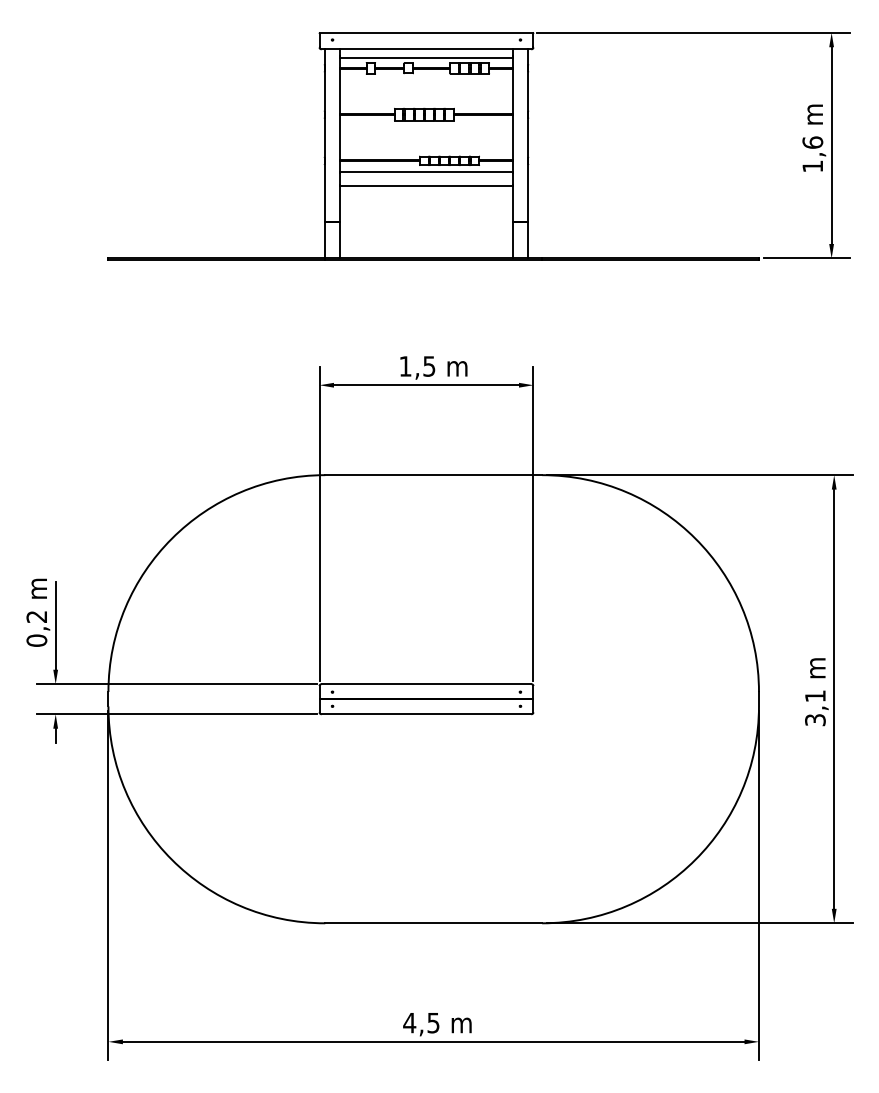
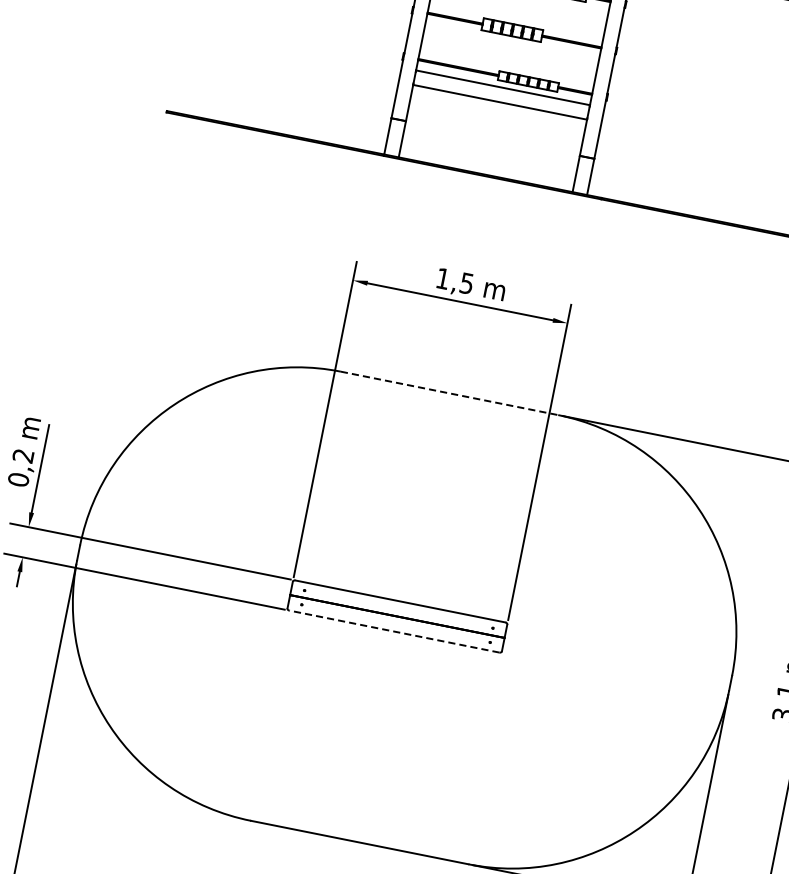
line: (434, 475) -> (450, 393), solid -> dashed
line: (426, 714) -> (394, 631), solid -> dashed

